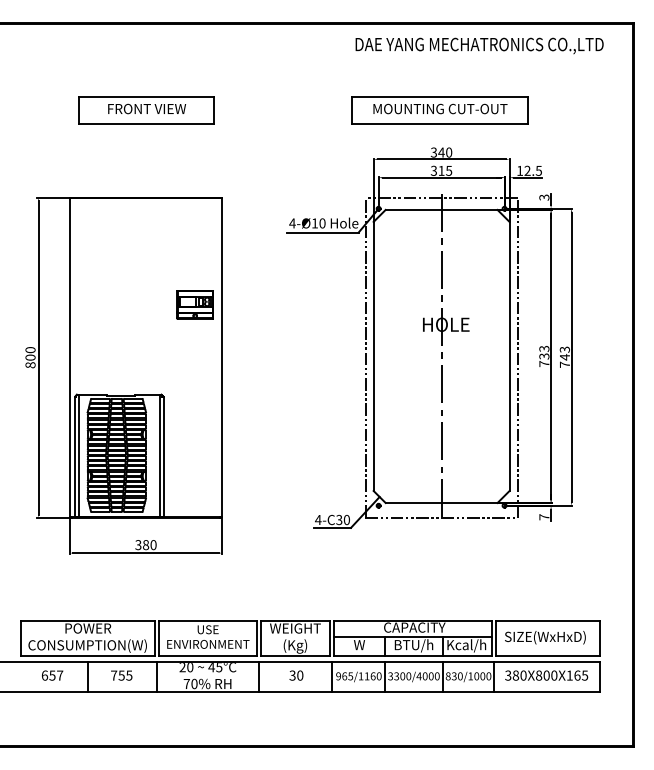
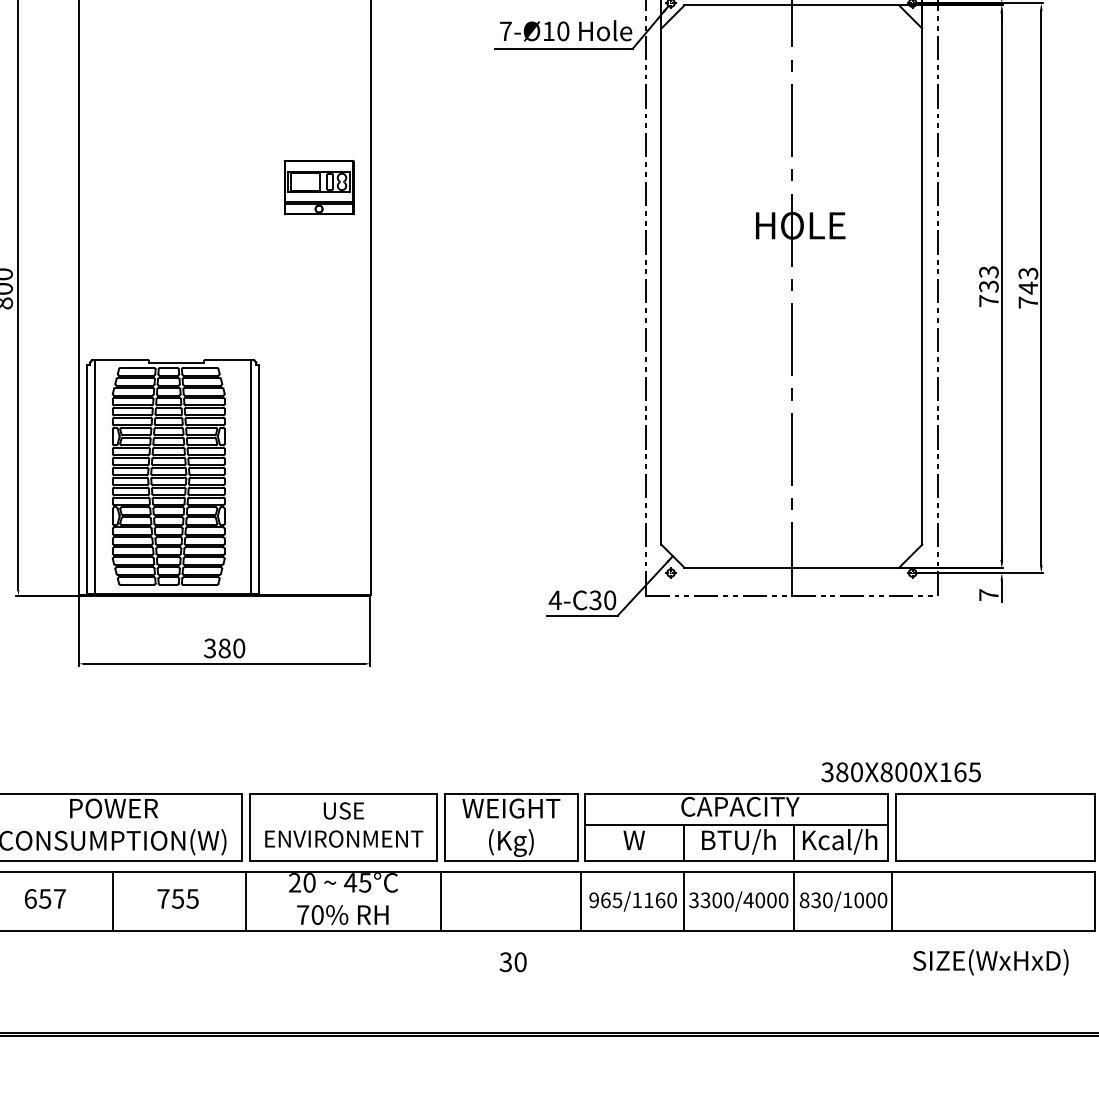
text: (292, 223) -> (505, 31), 4-Ø10 -> 7-Ø10
text: (545, 637) -> (991, 962), moved
text: (296, 675) -> (513, 962), moved
text: (546, 675) -> (900, 772), moved

